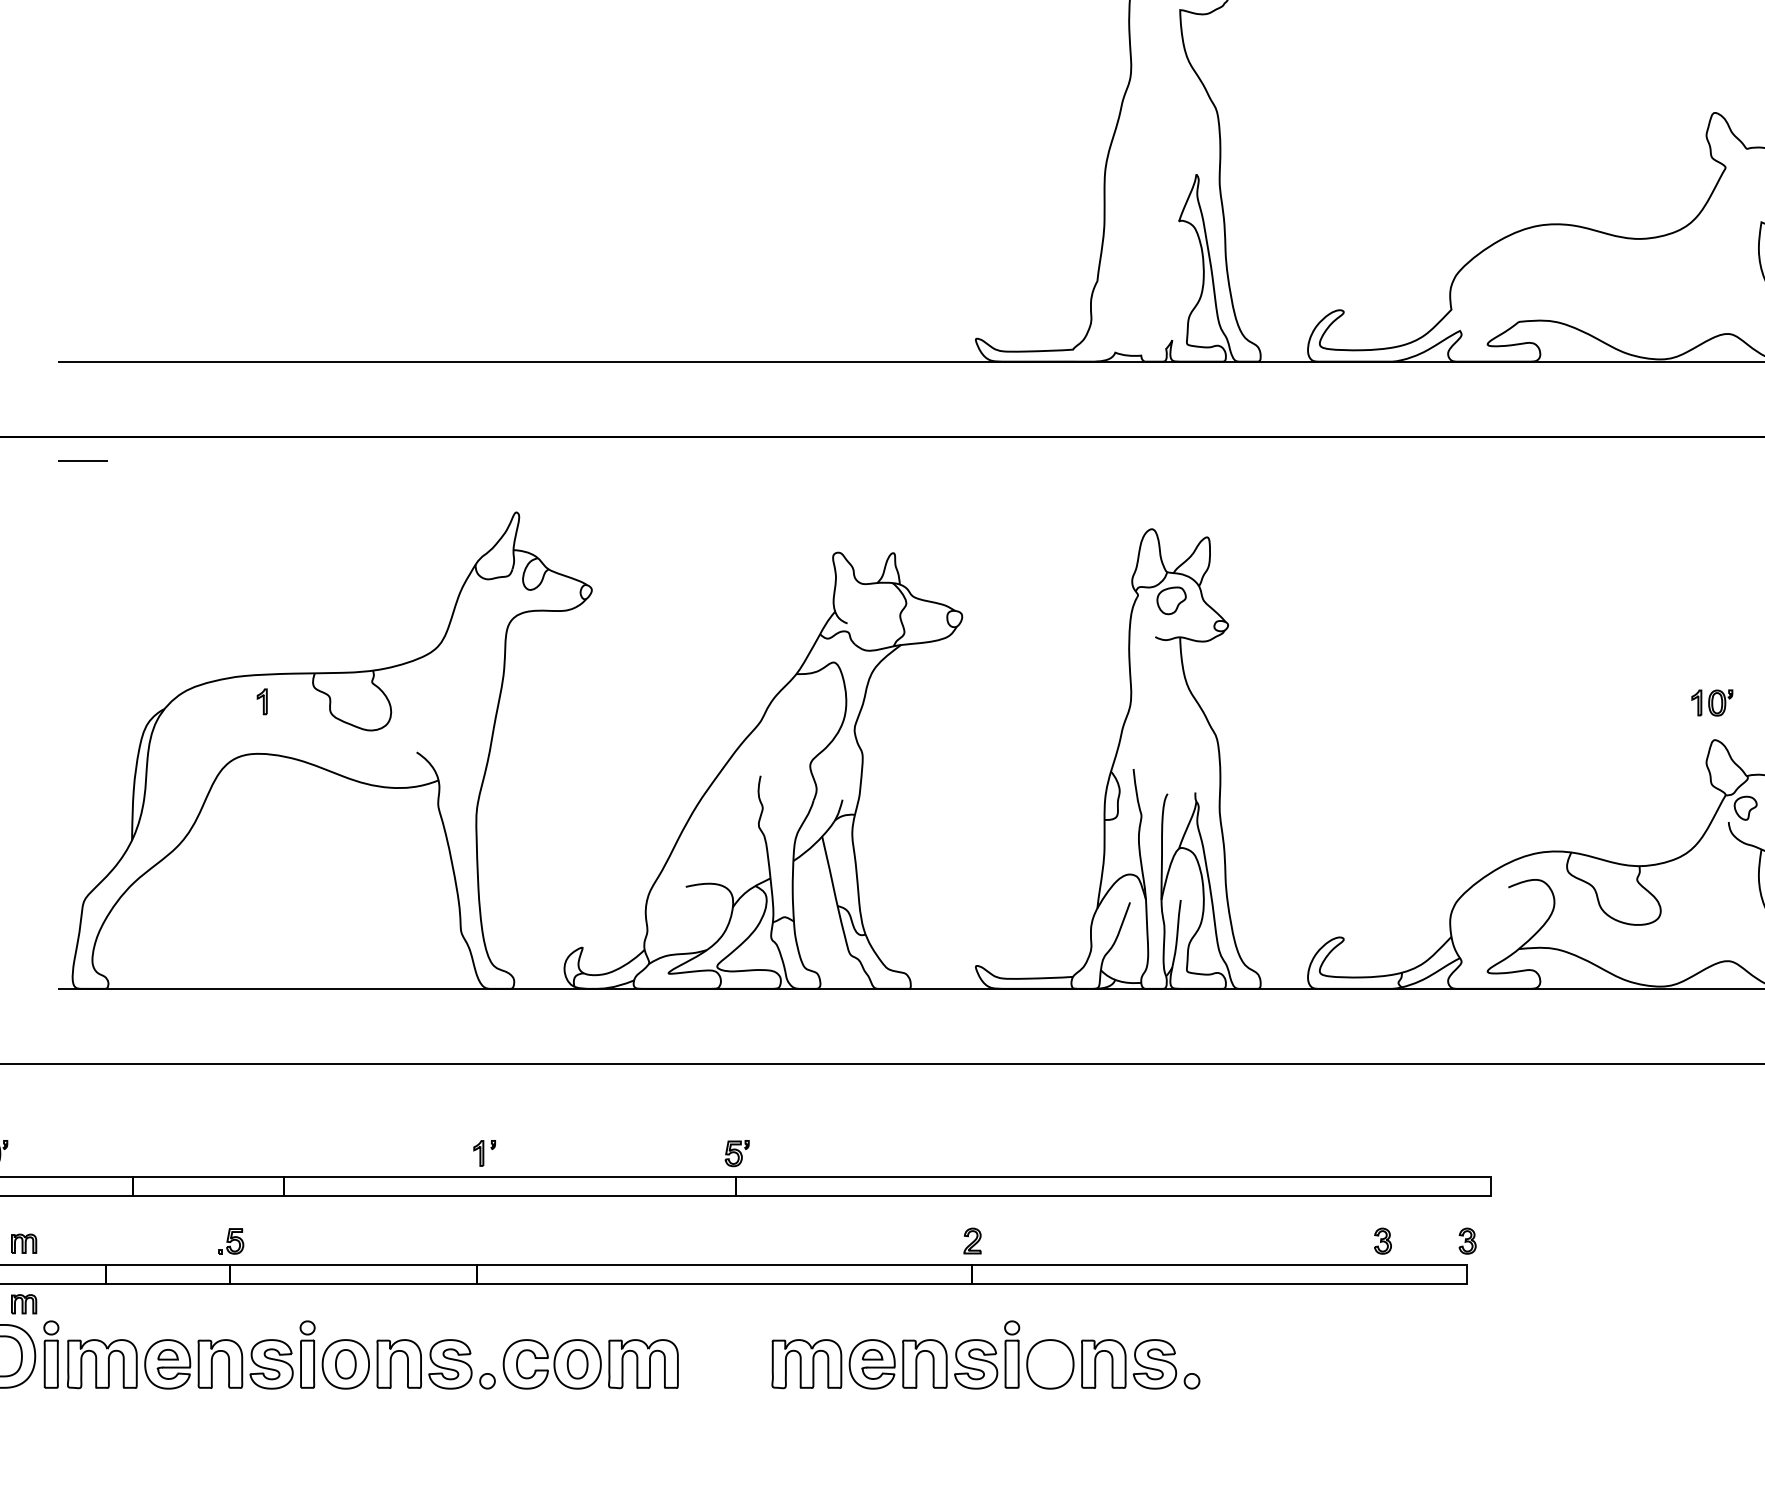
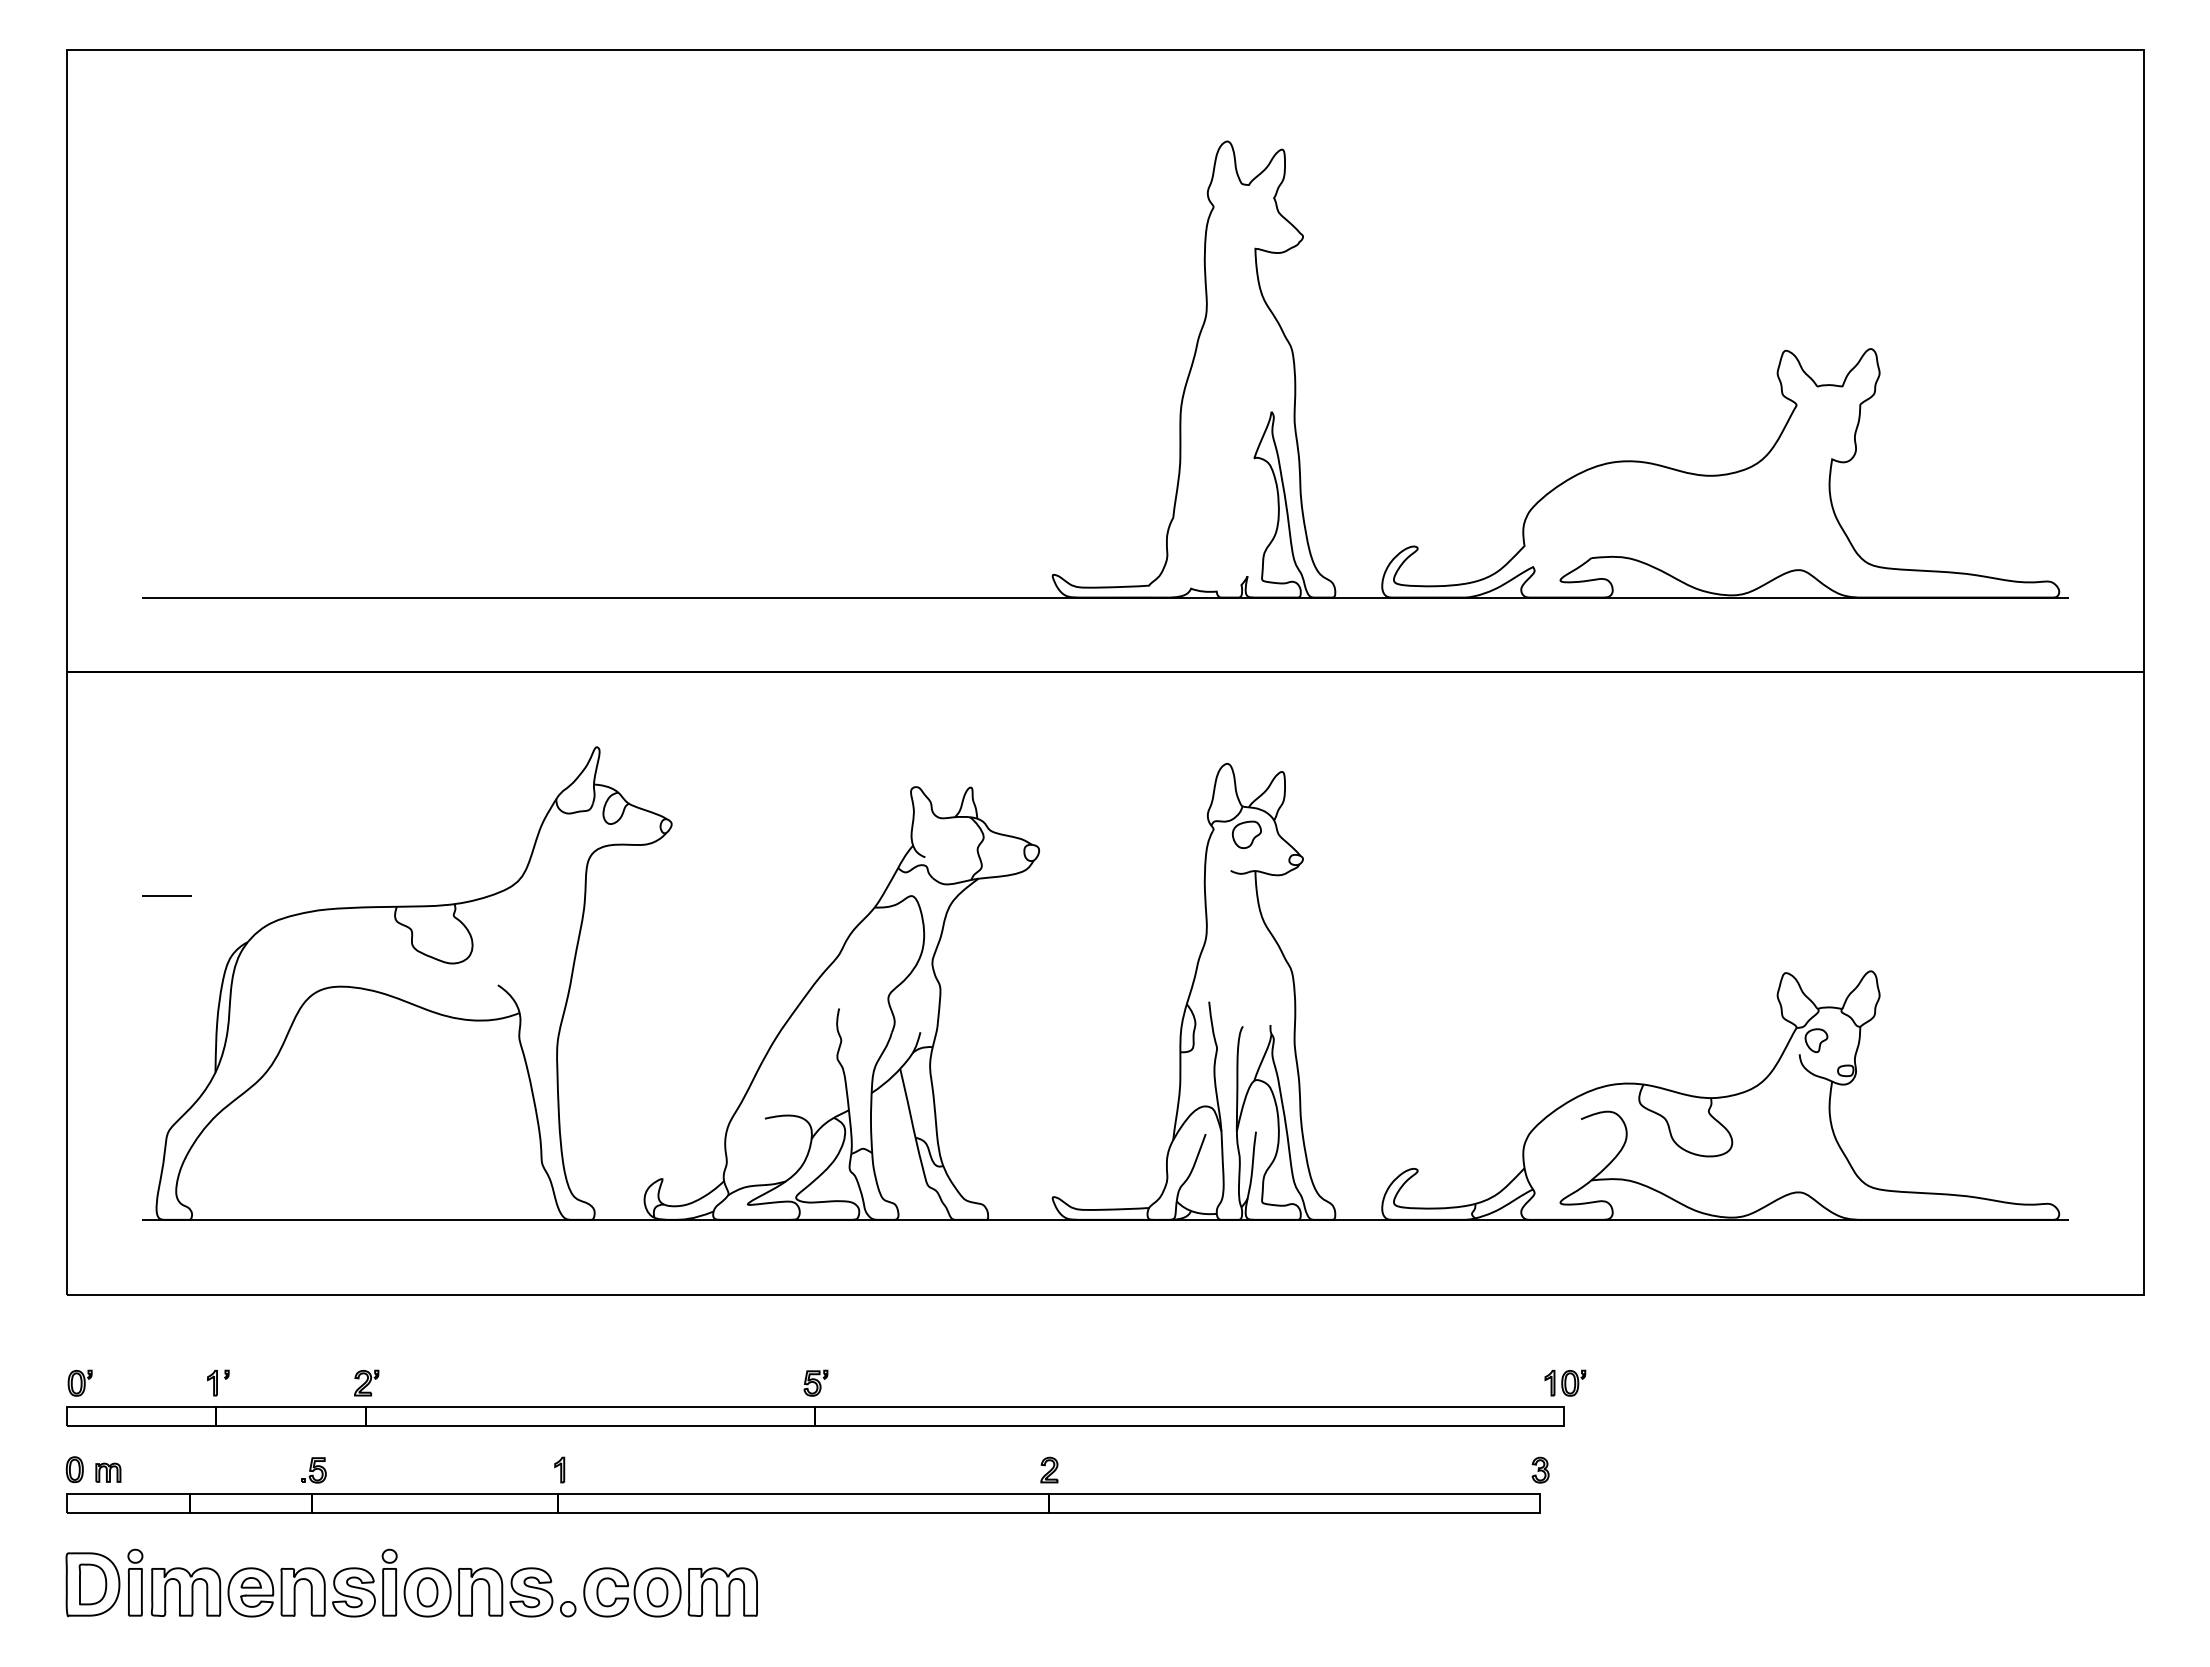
line: (82, 461) -> (166, 895), moved
part: (262, 701) -> (559, 1469), moved
part: (1712, 702) -> (1565, 1382), moved
part: (284, 1152) -> (366, 1382), added
part: (484, 1152) -> (218, 1382), moved
part: (1382, 1240) -> (1456, 1469), removed
part: (24, 1303) -> (108, 1532), removed
part: (985, 1354) -> (1062, 1582), removed

